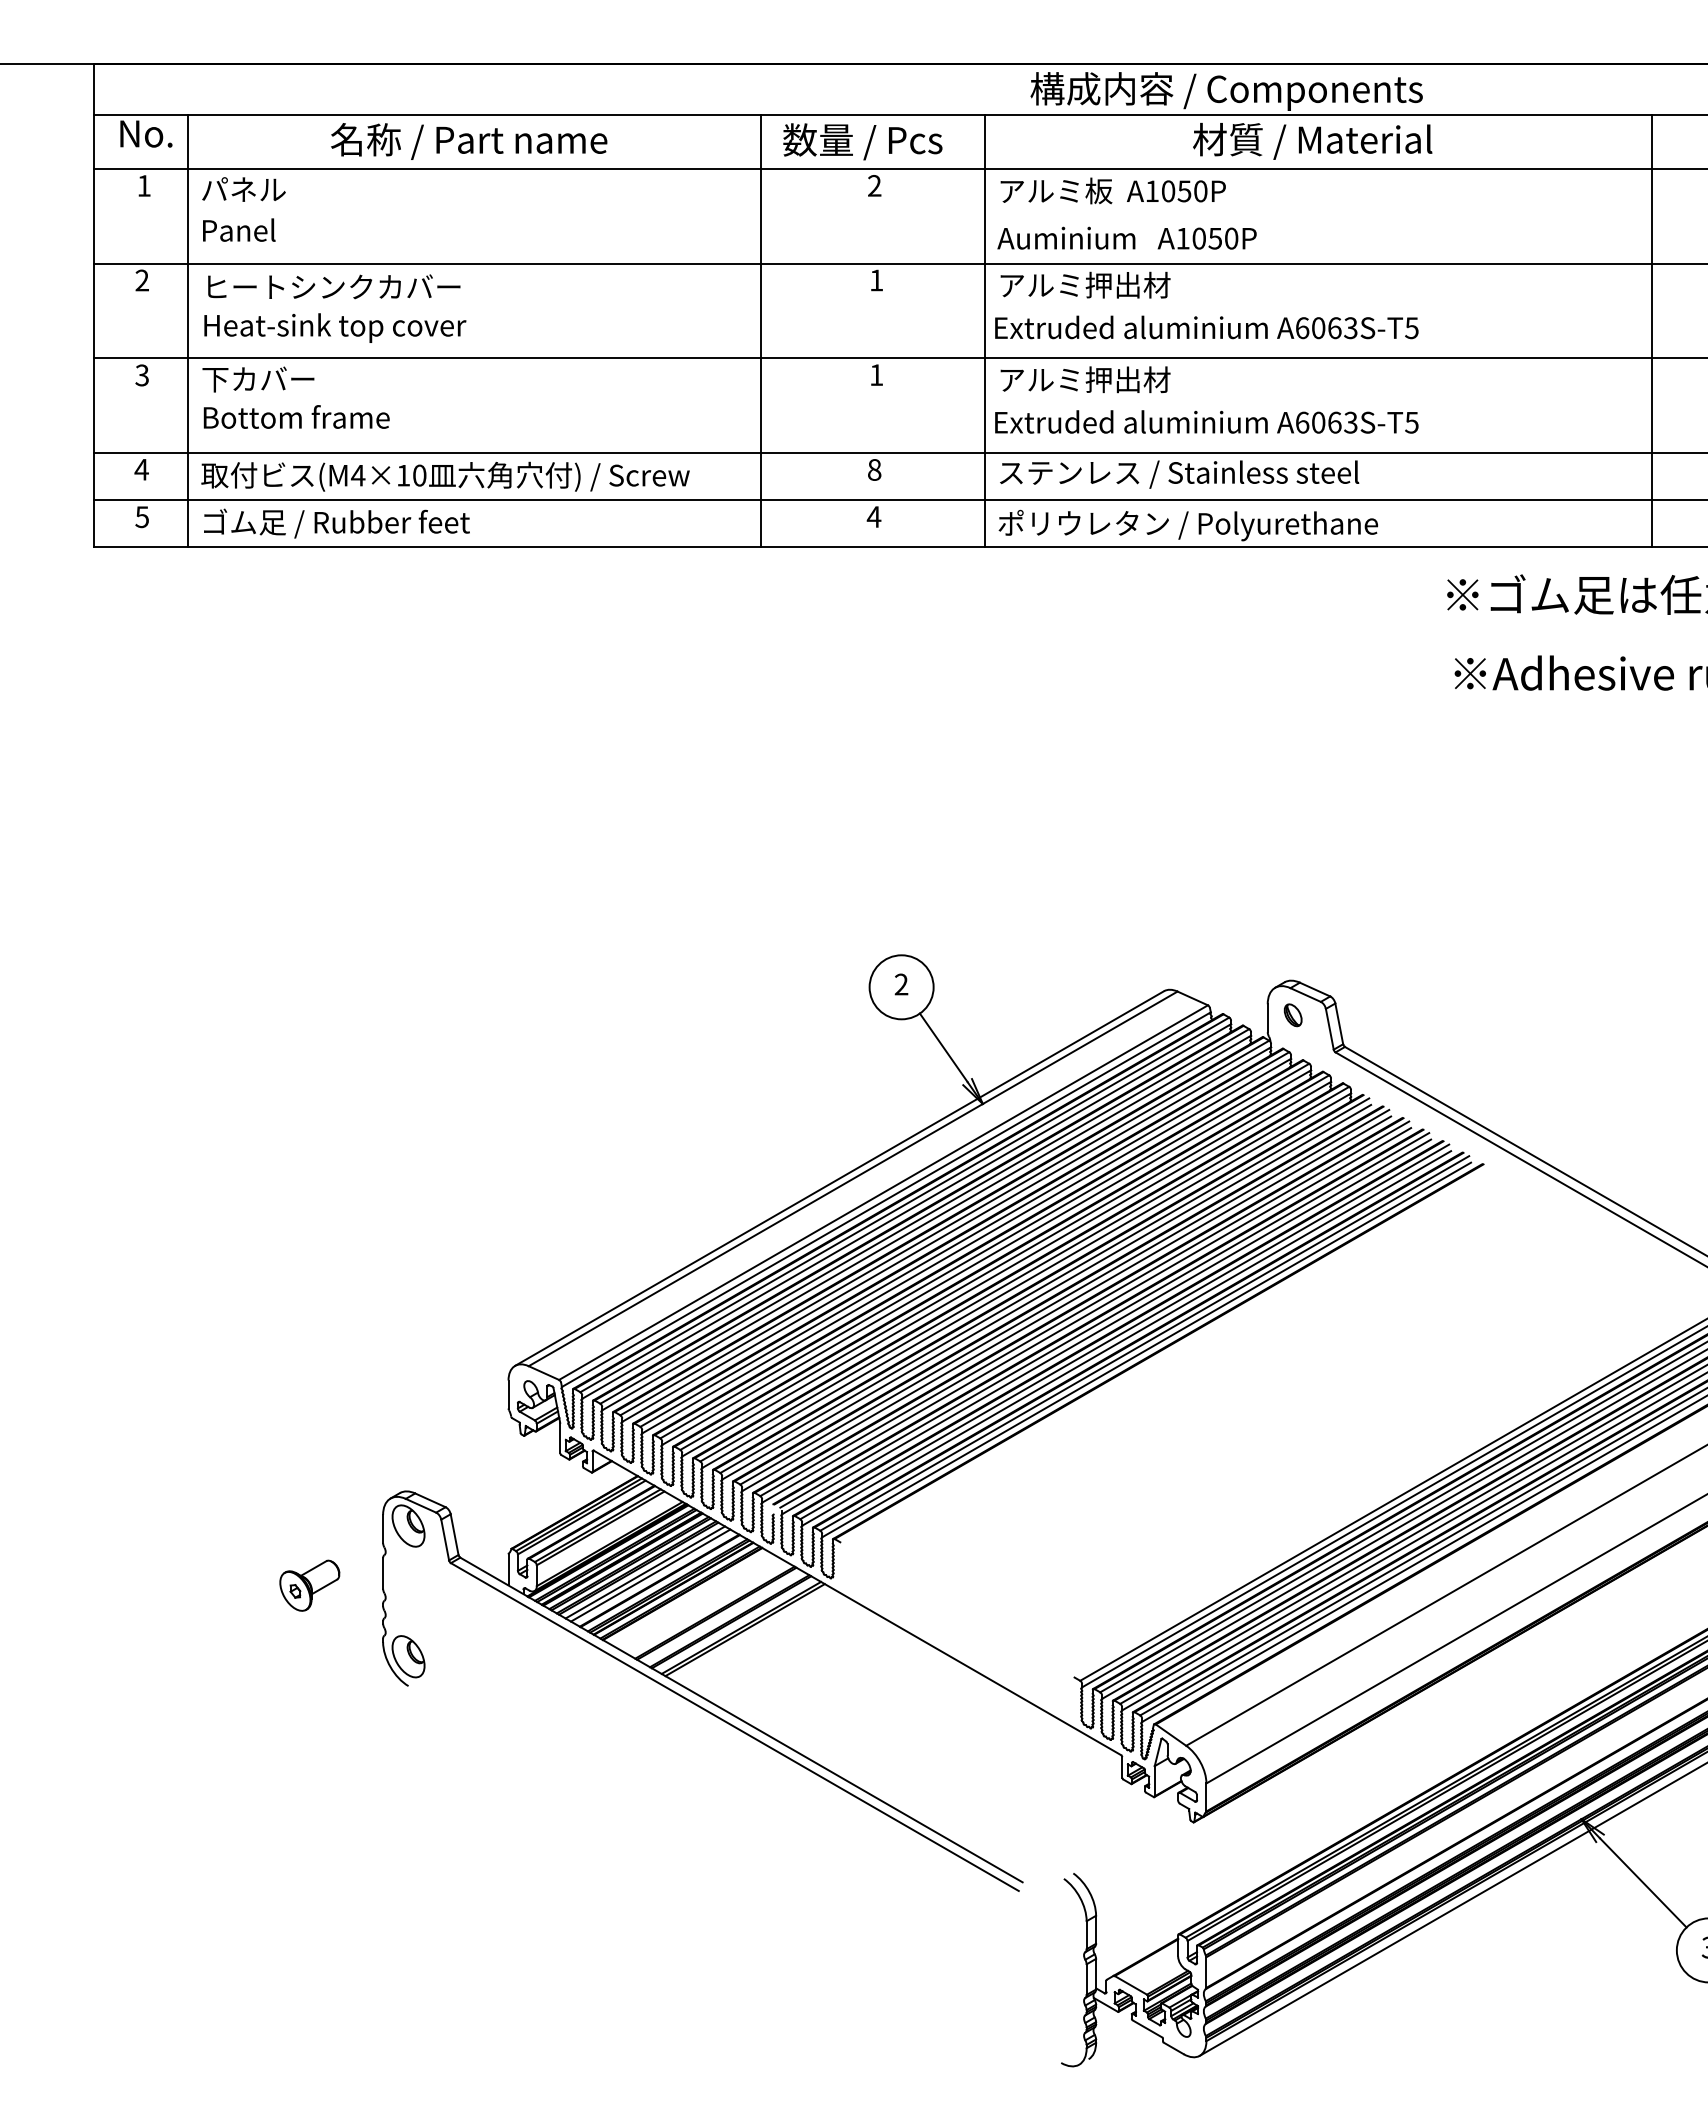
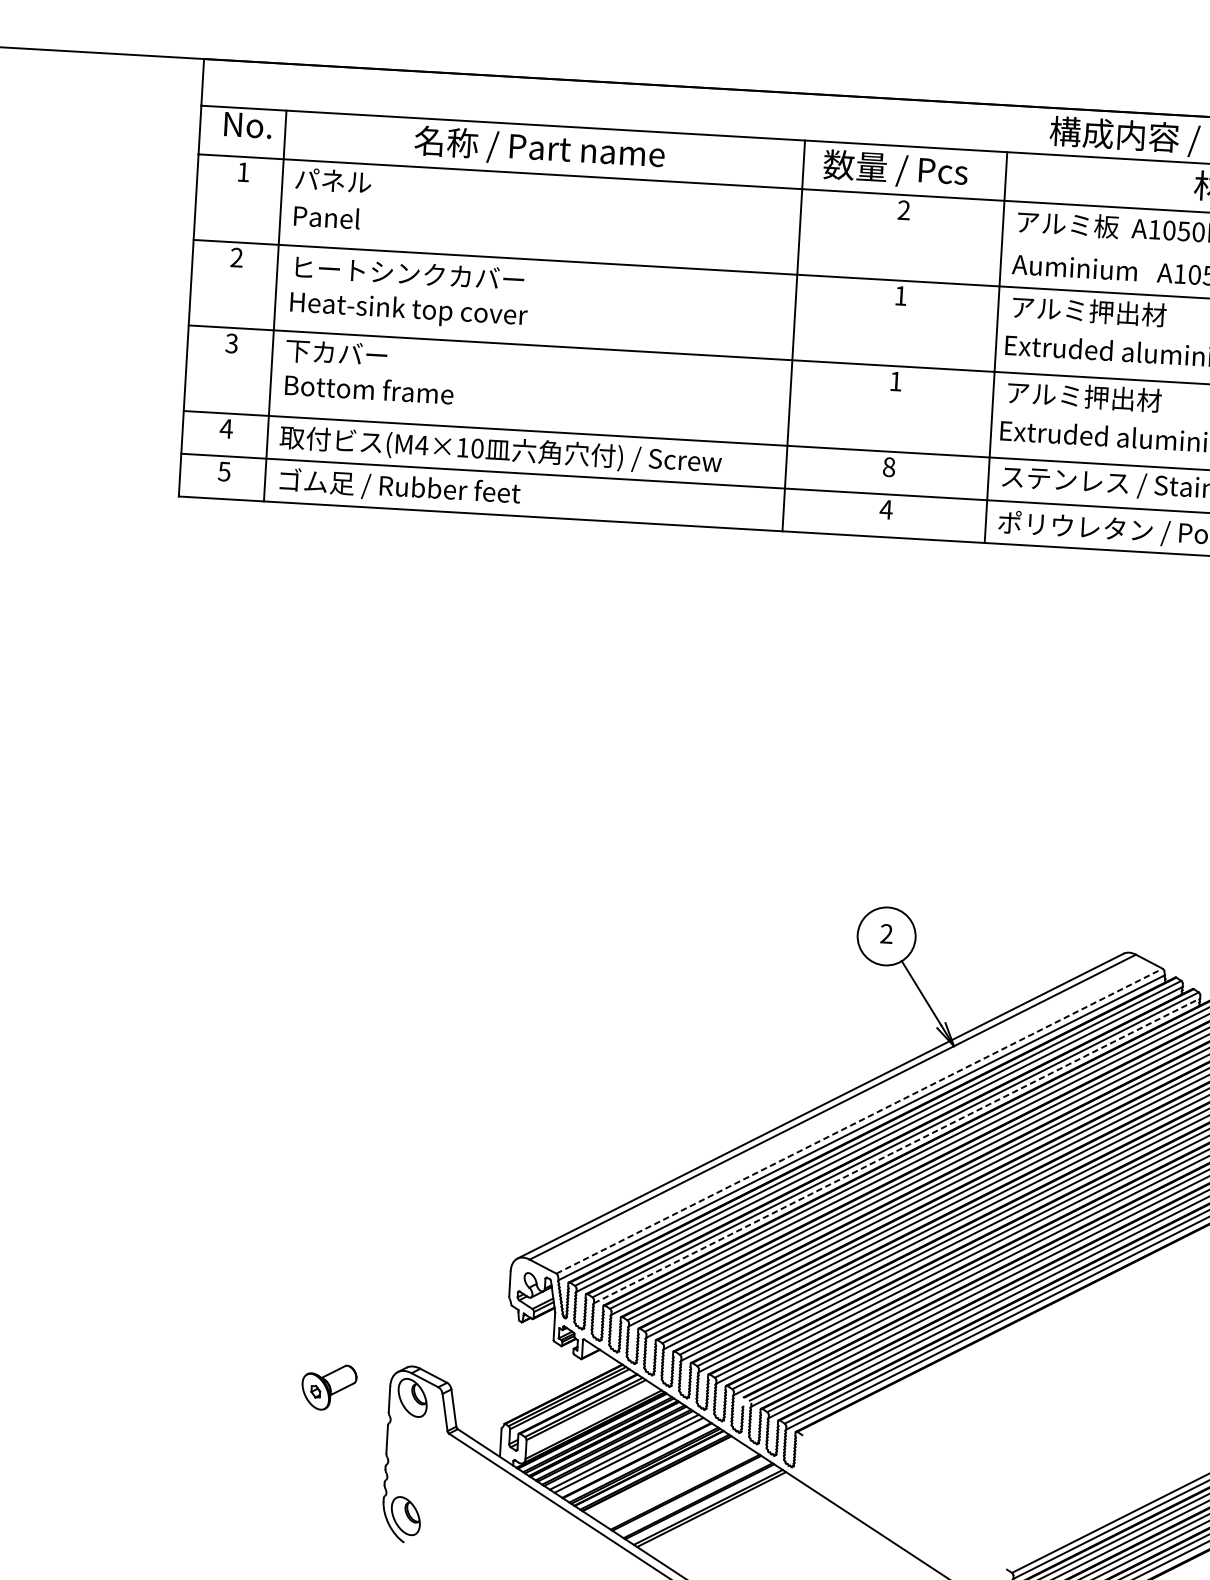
line: (883, 1192) -> (859, 1121), solid -> dashed
line: (926, 1222) -> (896, 1150), solid -> dashed
part: (309, 1585) -> (328, 1387), moved

